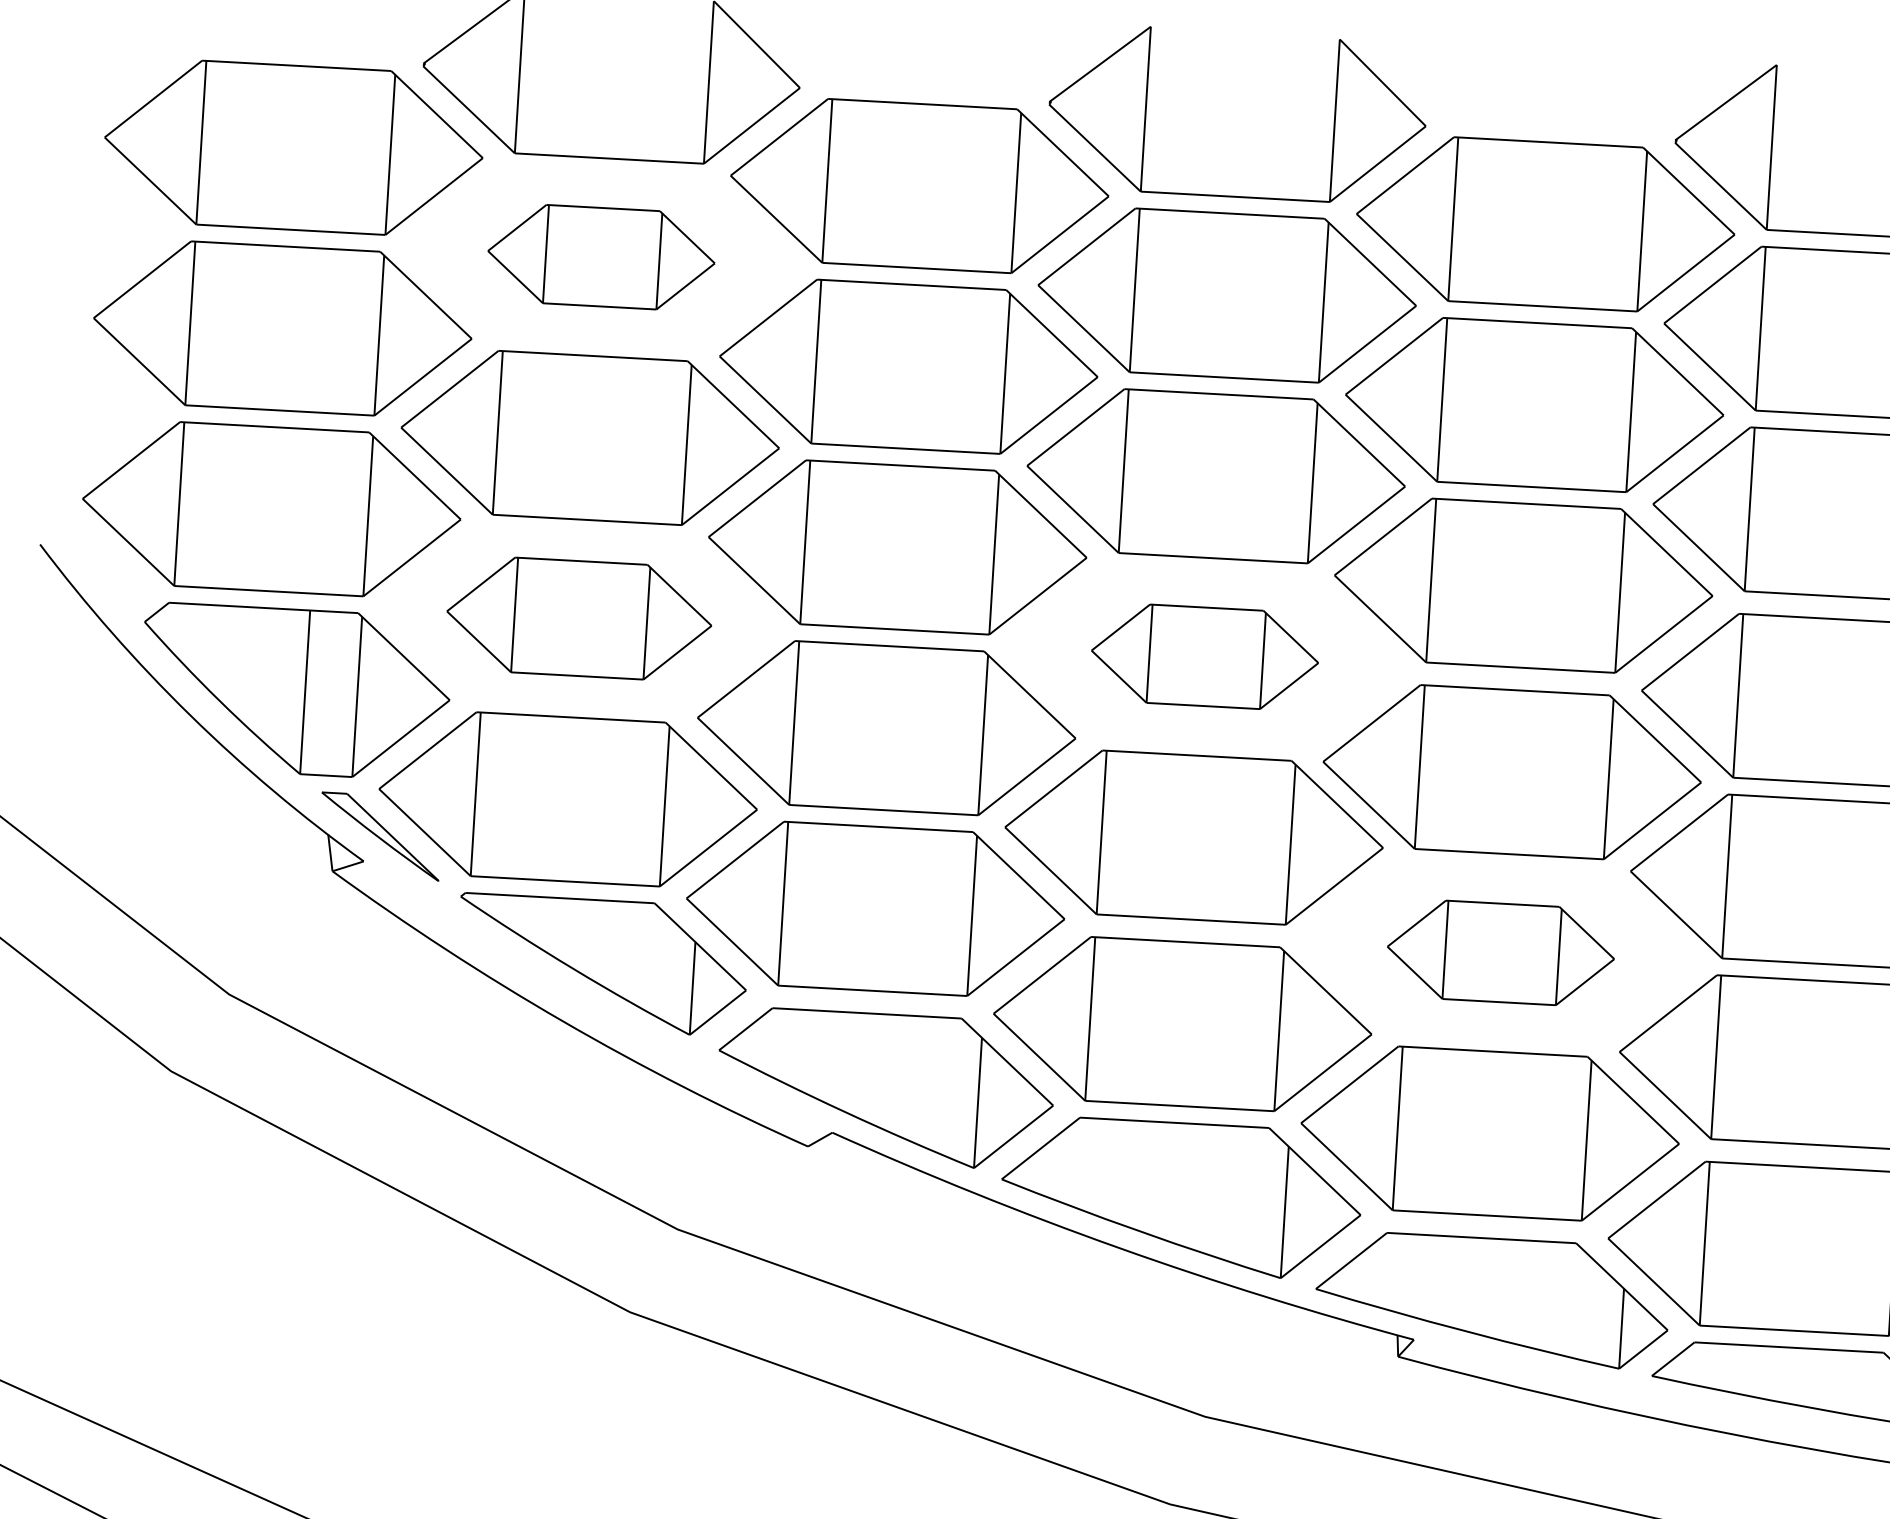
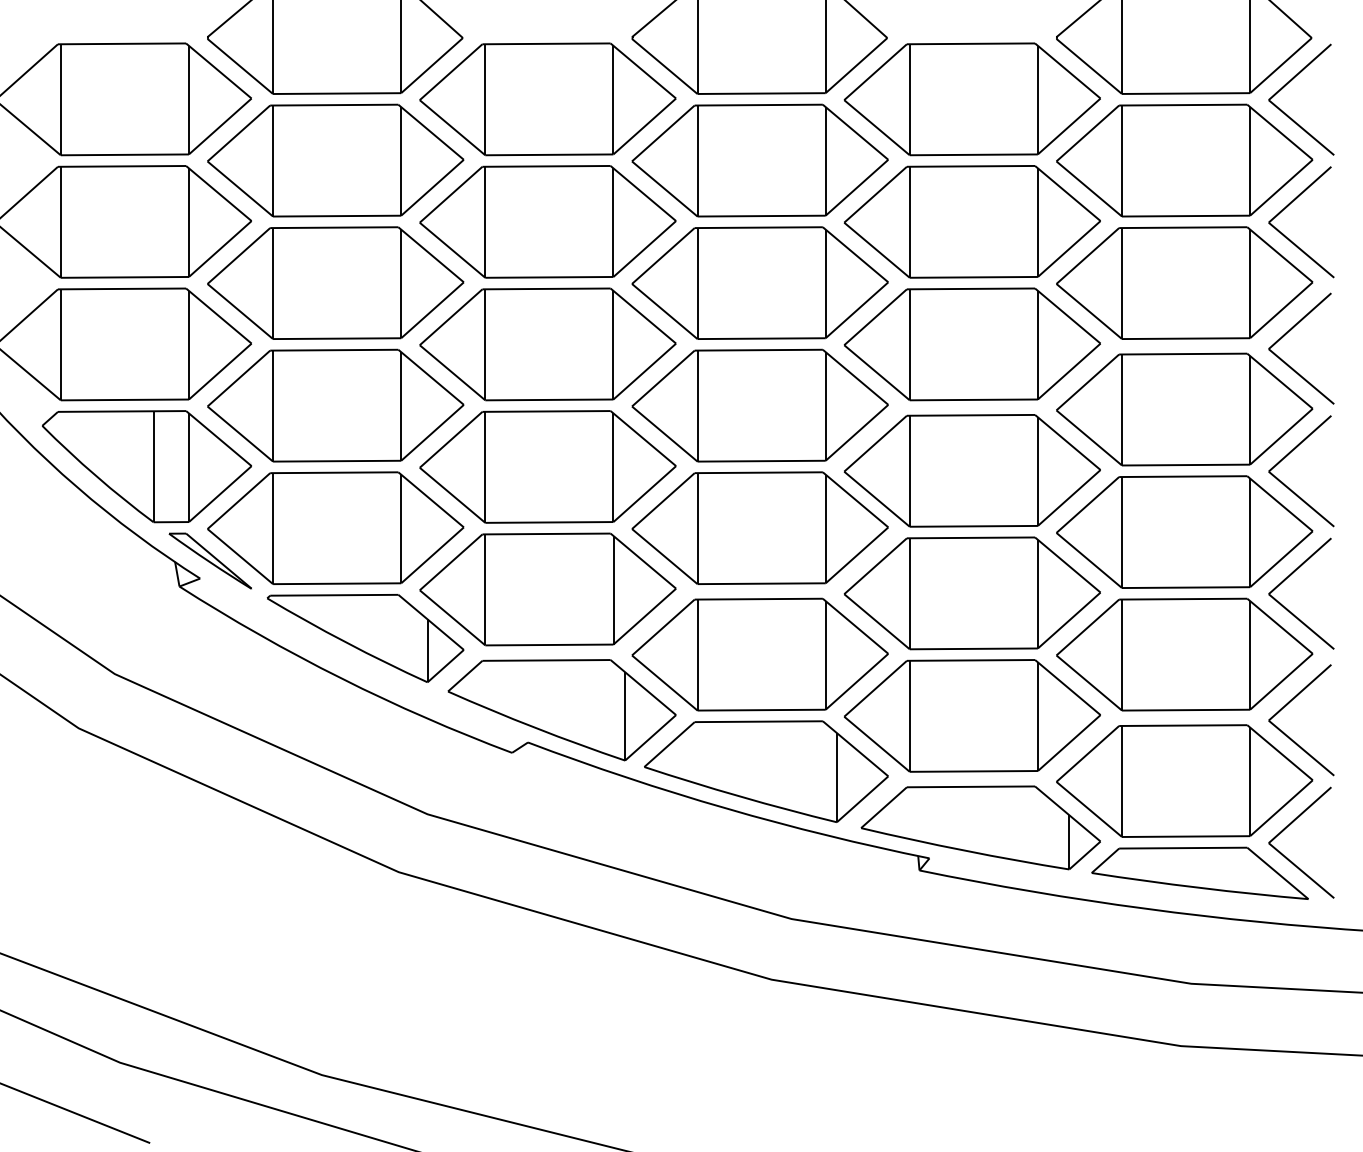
part: (600, 257) -> (335, 160), size x1.67
part: (578, 618) -> (335, 405), size x1.43
part: (1204, 656) -> (759, 405), size x1.67
part: (1499, 952) -> (971, 593), size x1.67

